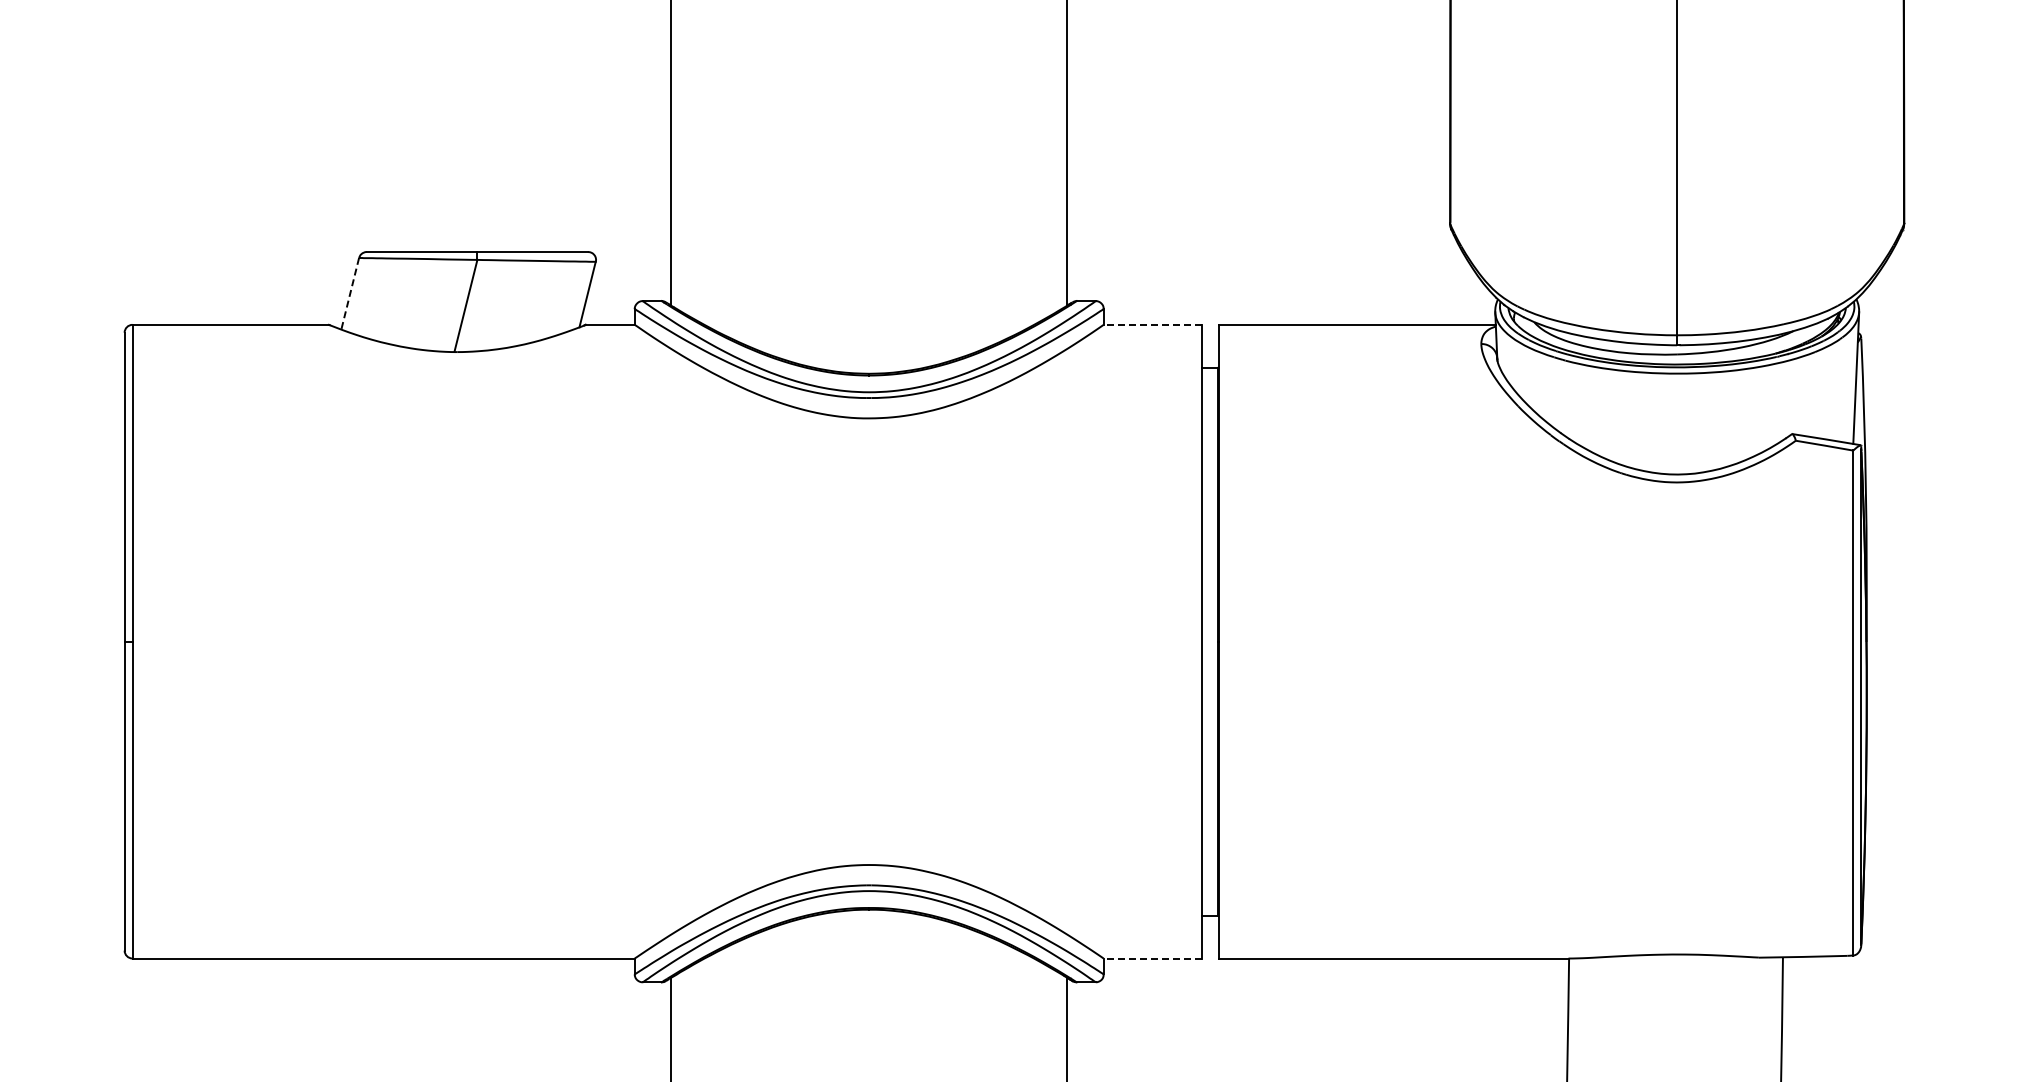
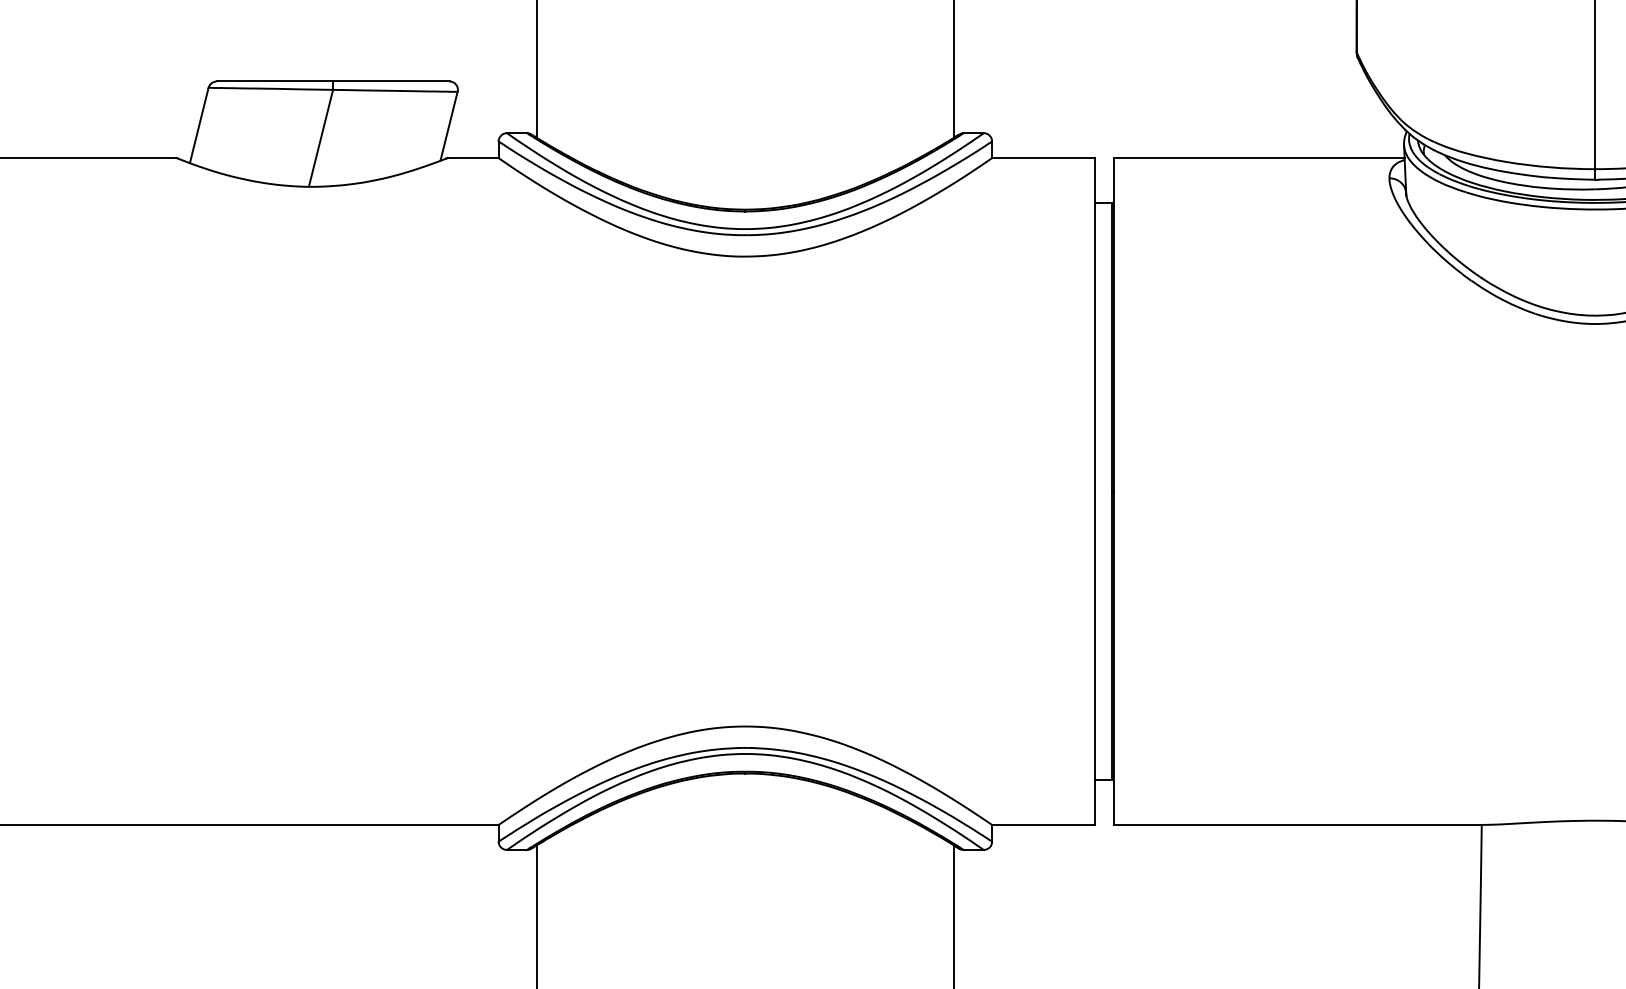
line: (350, 293) -> (199, 125), dashed -> solid
line: (1152, 324) -> (1043, 157), dashed -> solid
line: (1152, 958) -> (1043, 824), dashed -> solid

